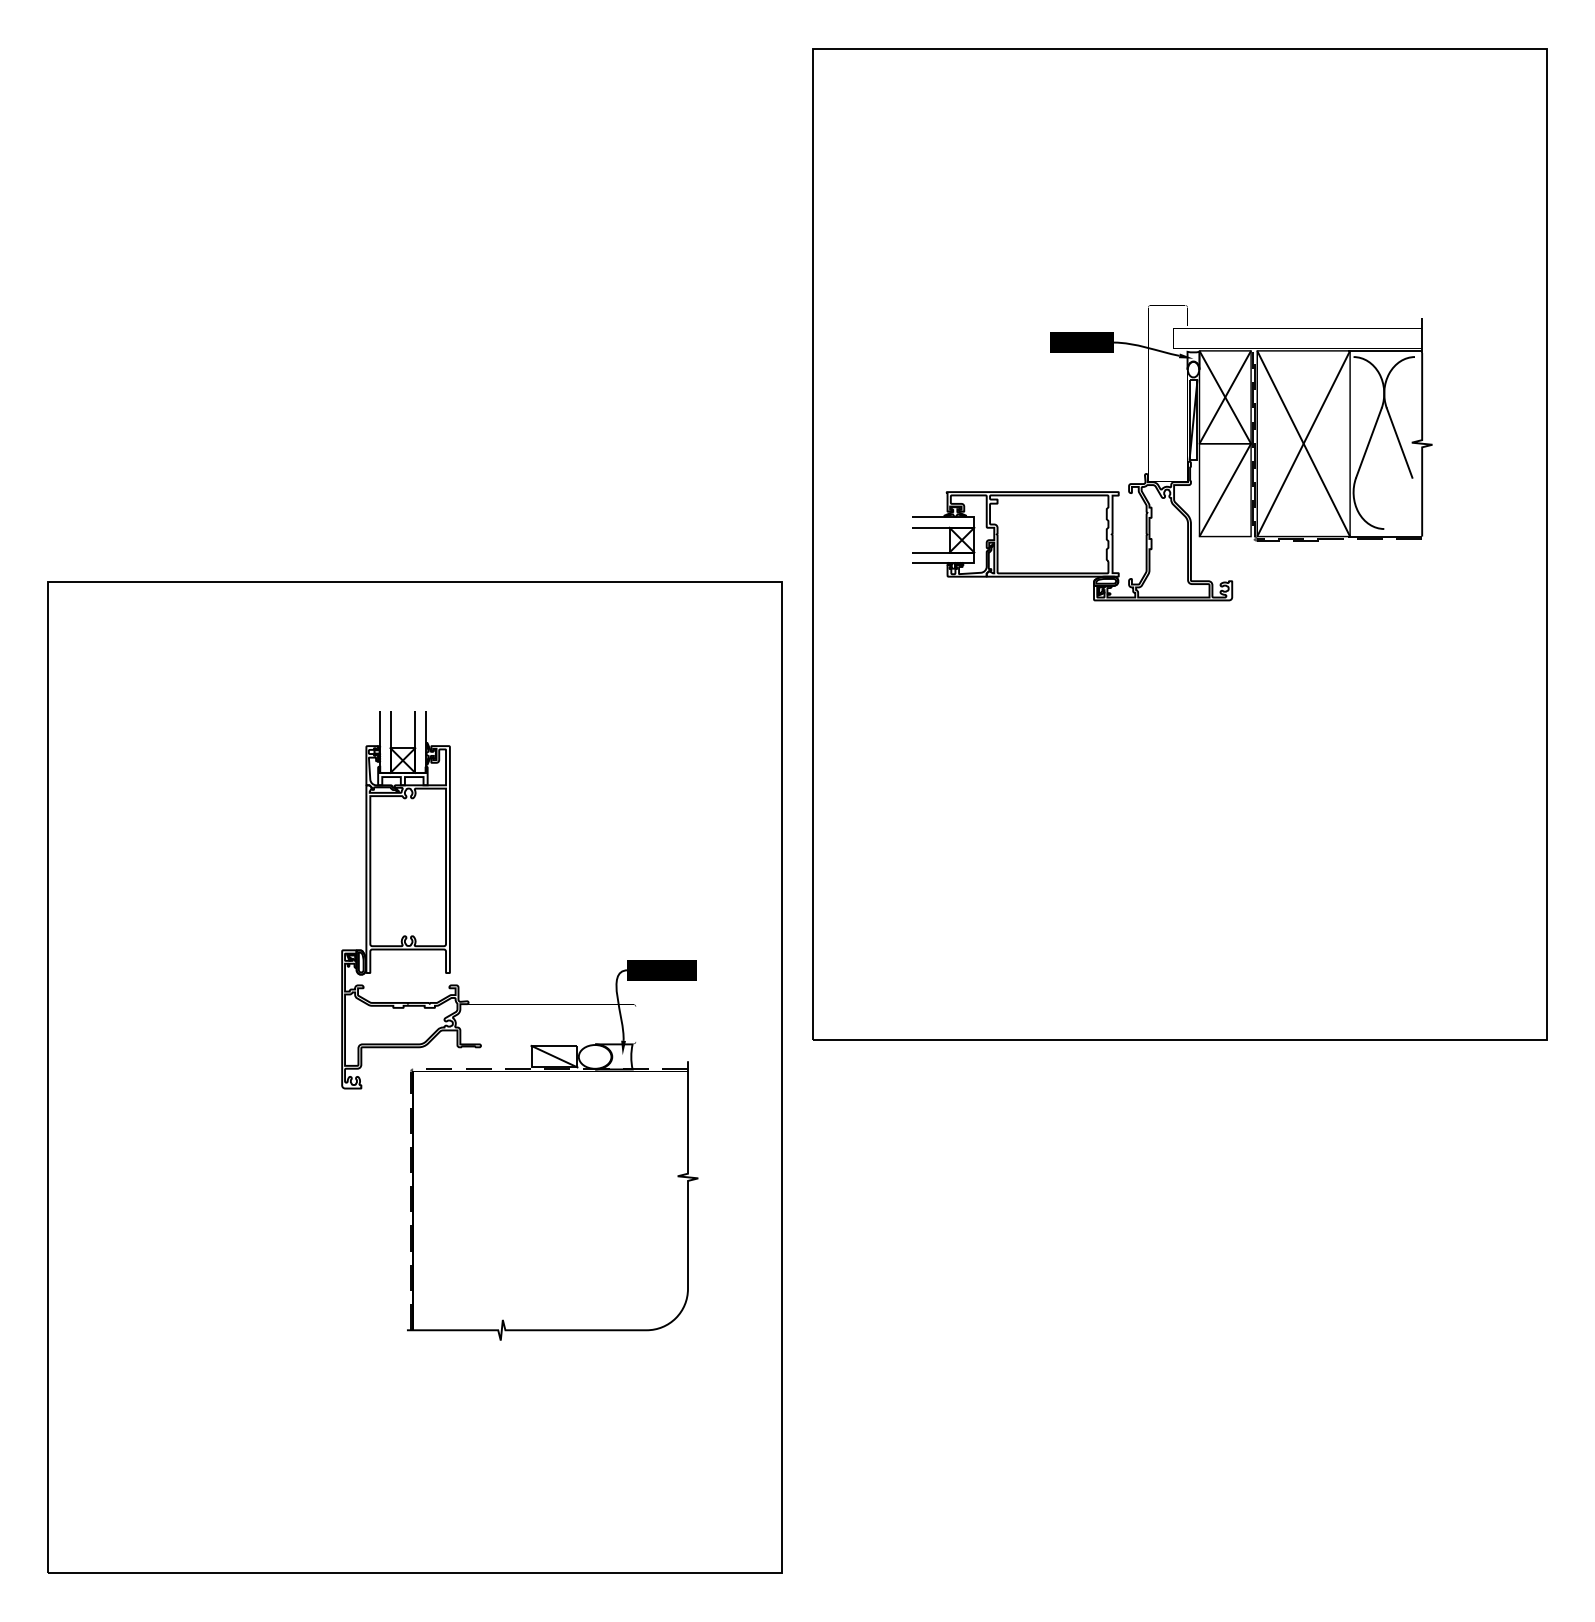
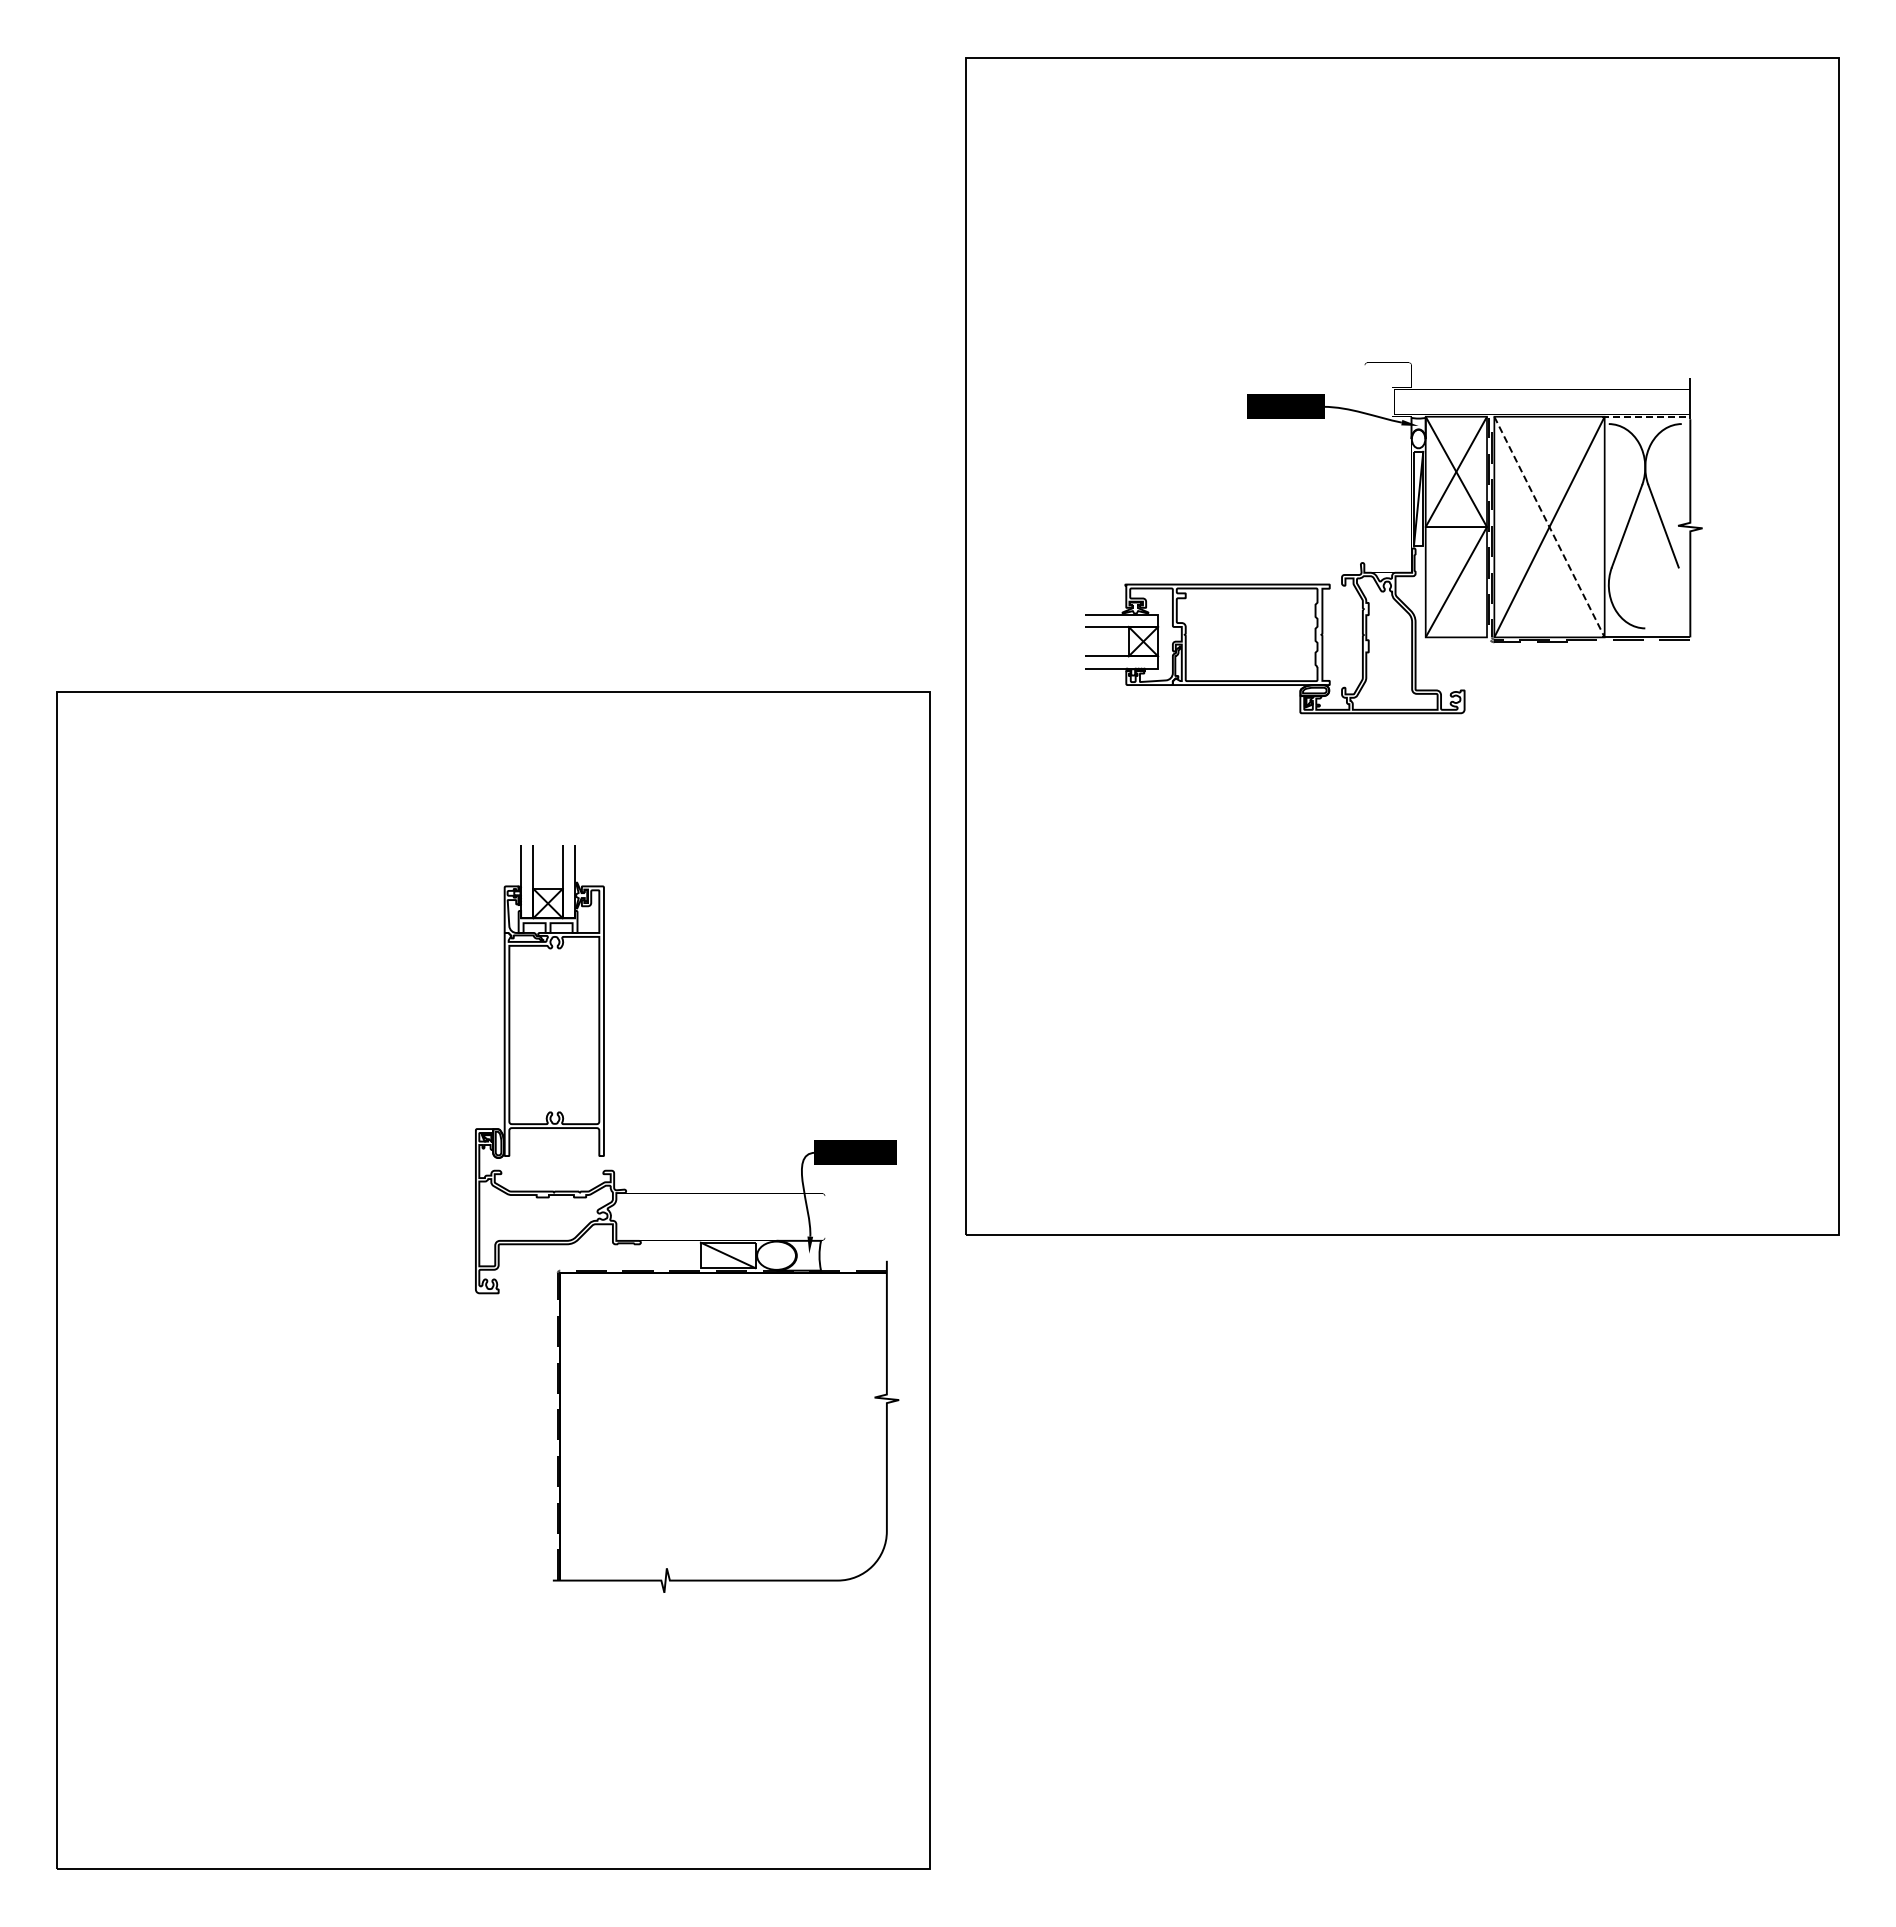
line: (1385, 350) -> (1646, 416), solid -> dashed
line: (1303, 444) -> (1549, 527), solid -> dashed
part: (520, 1025) -> (687, 1218), moved

